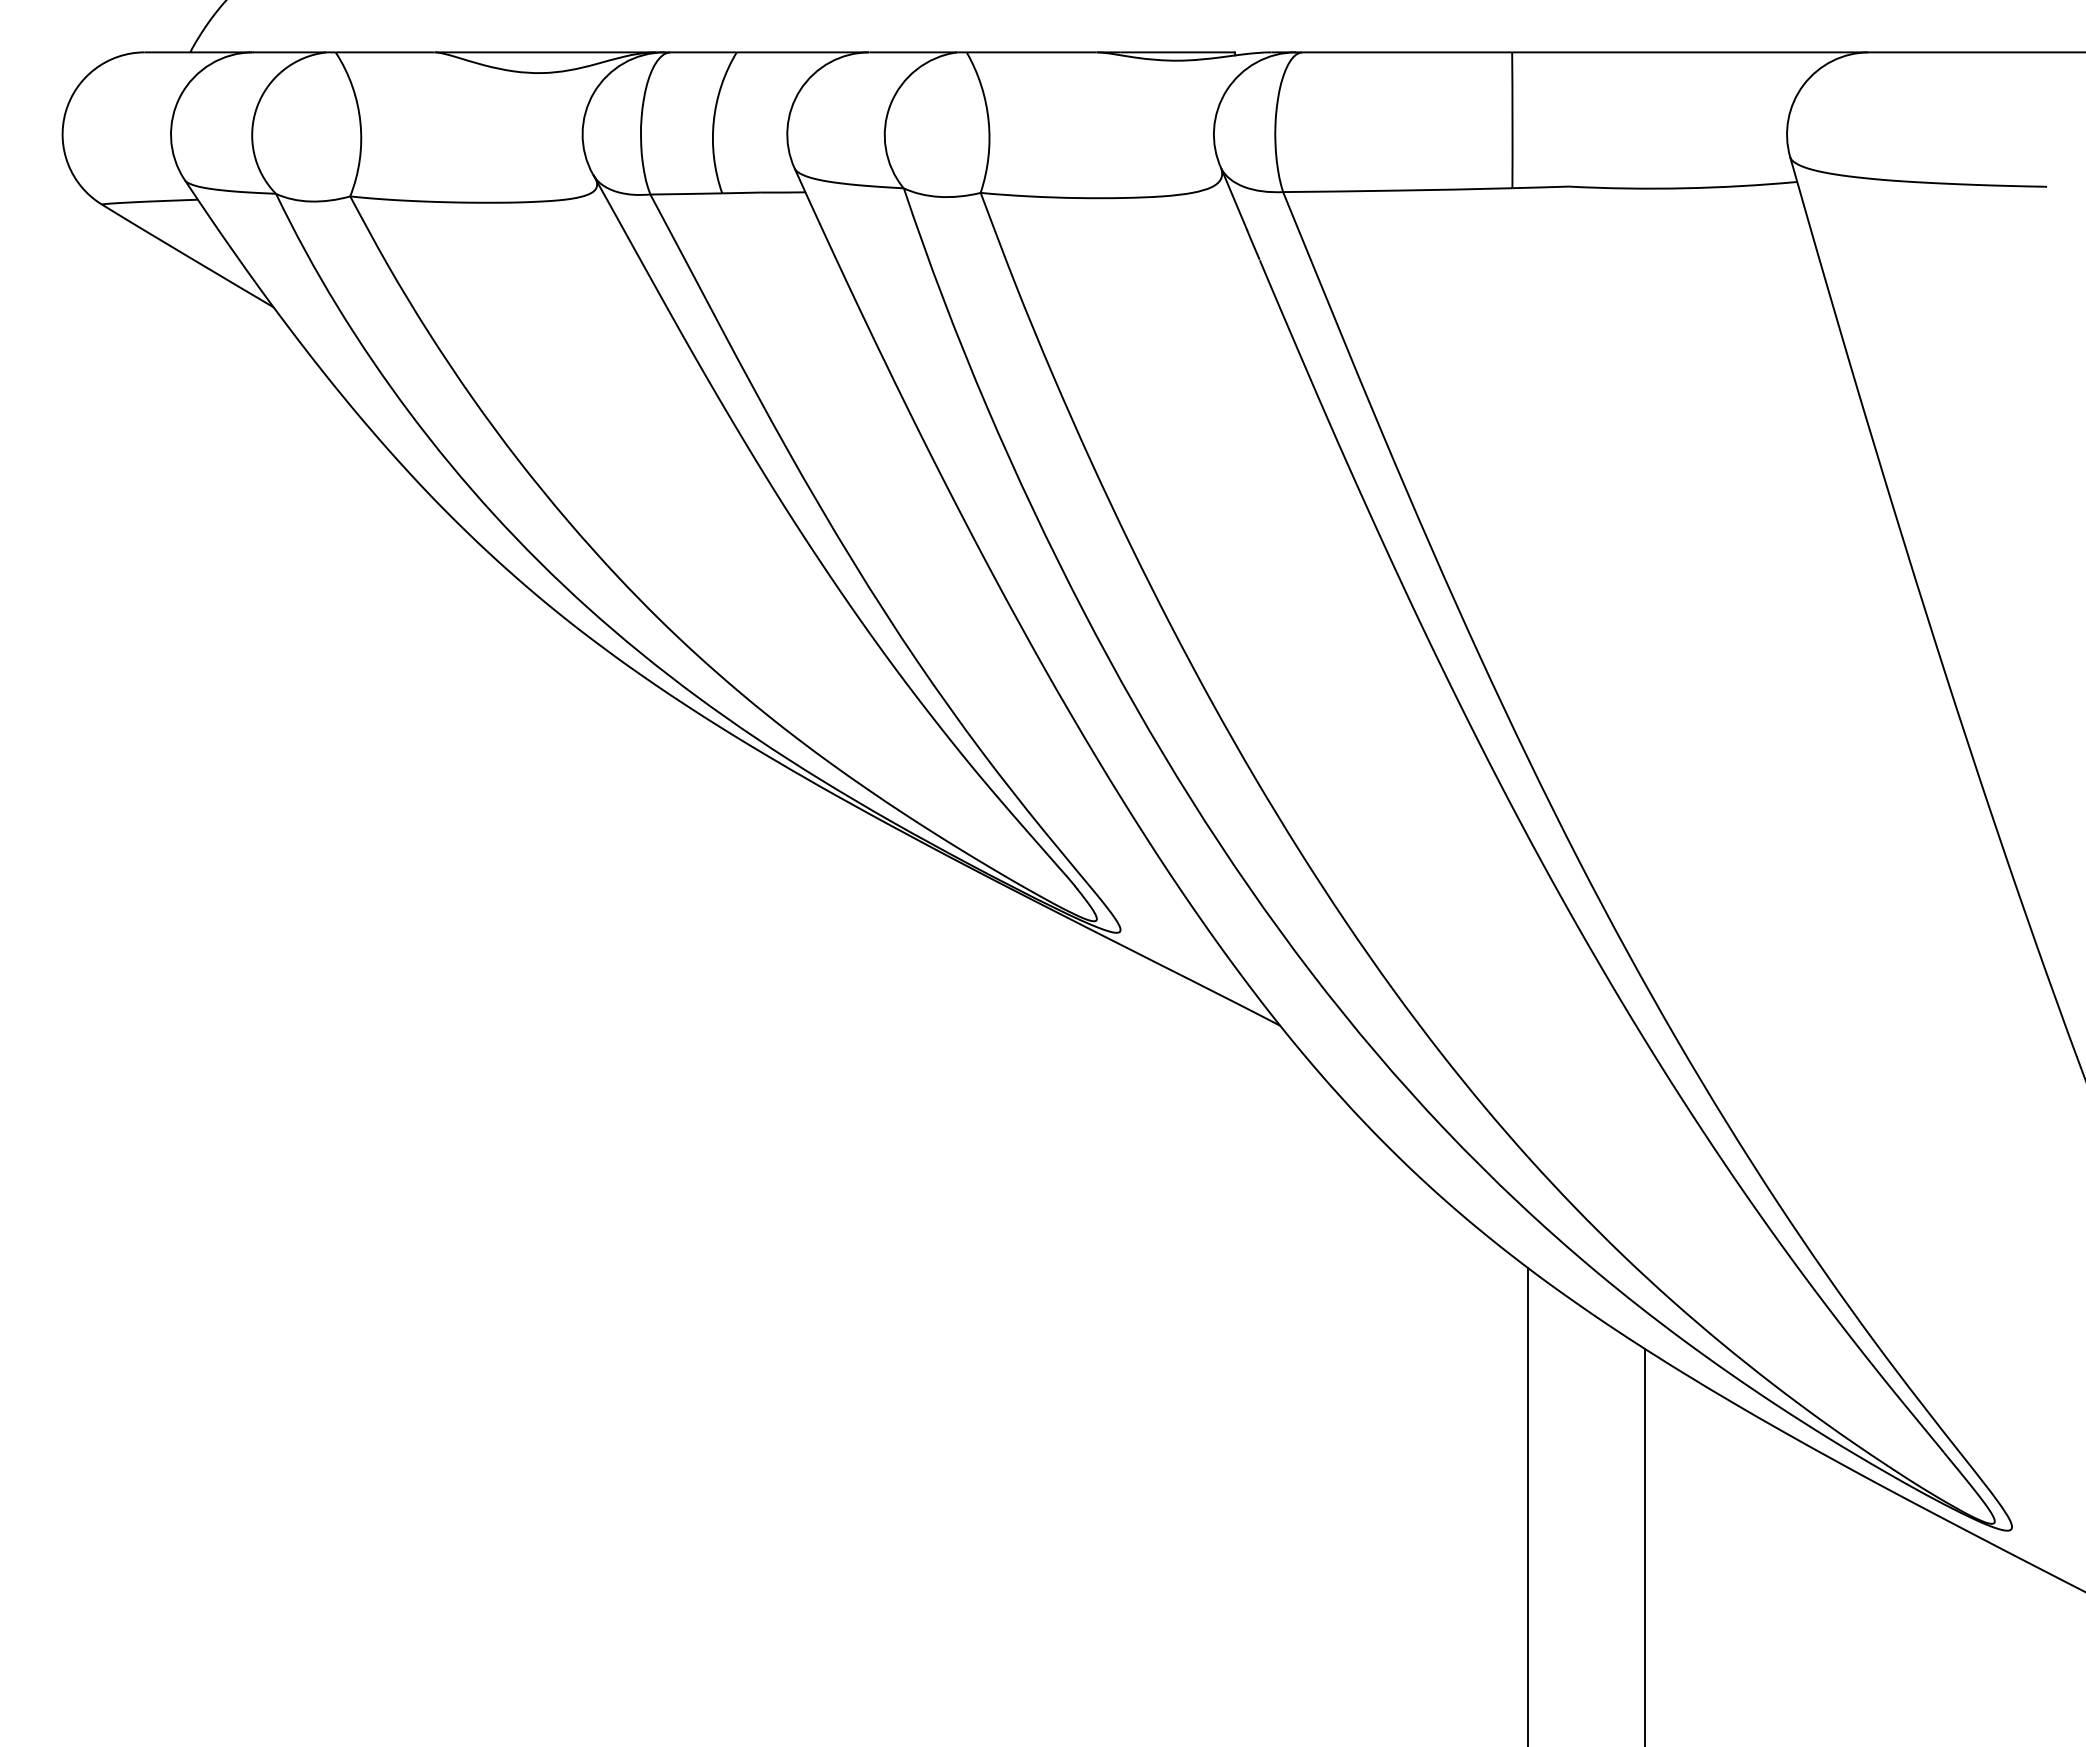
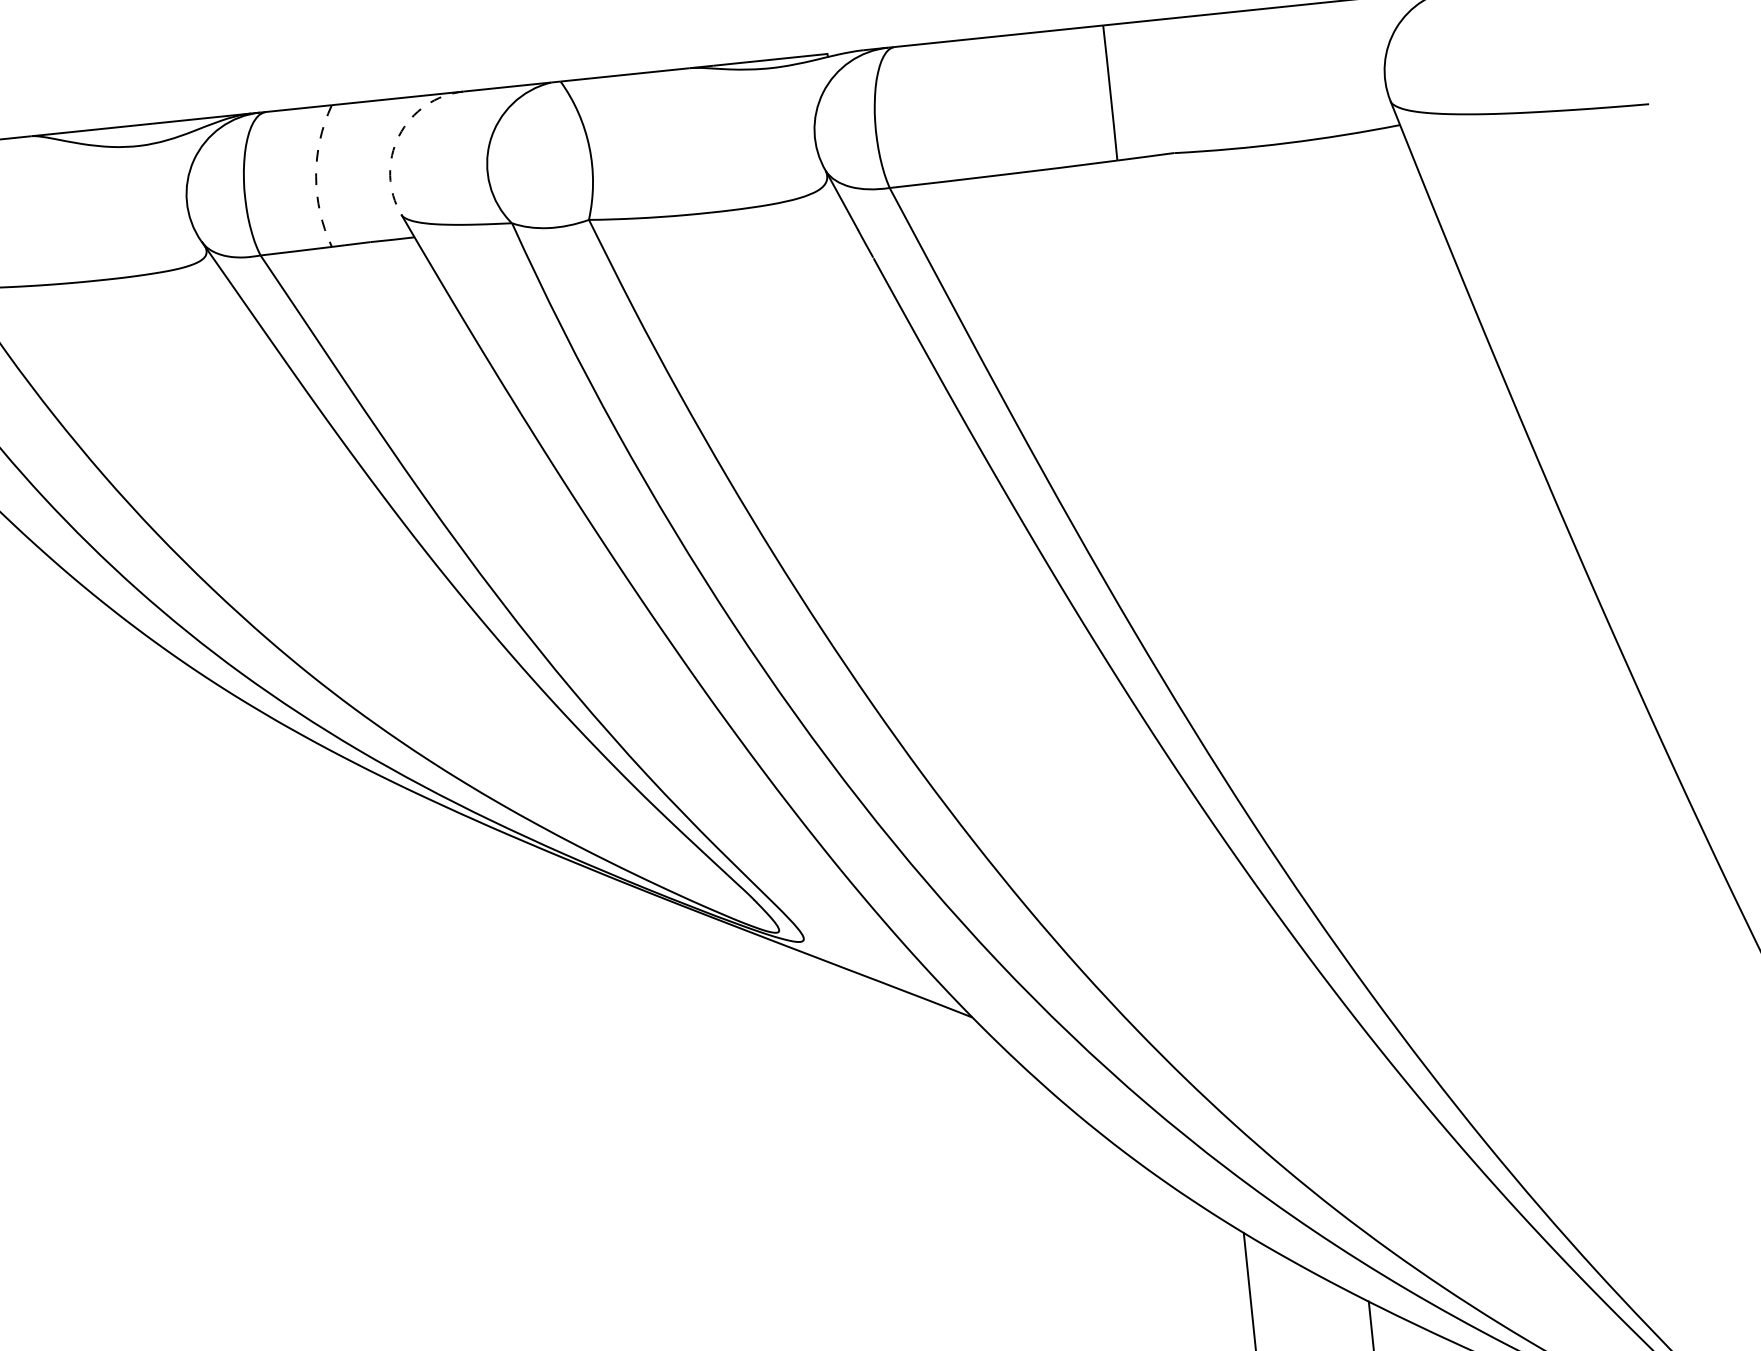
arc: (800, 89) -> (399, 135), solid -> dashed
arc: (713, 121) -> (315, 176), solid -> dashed

